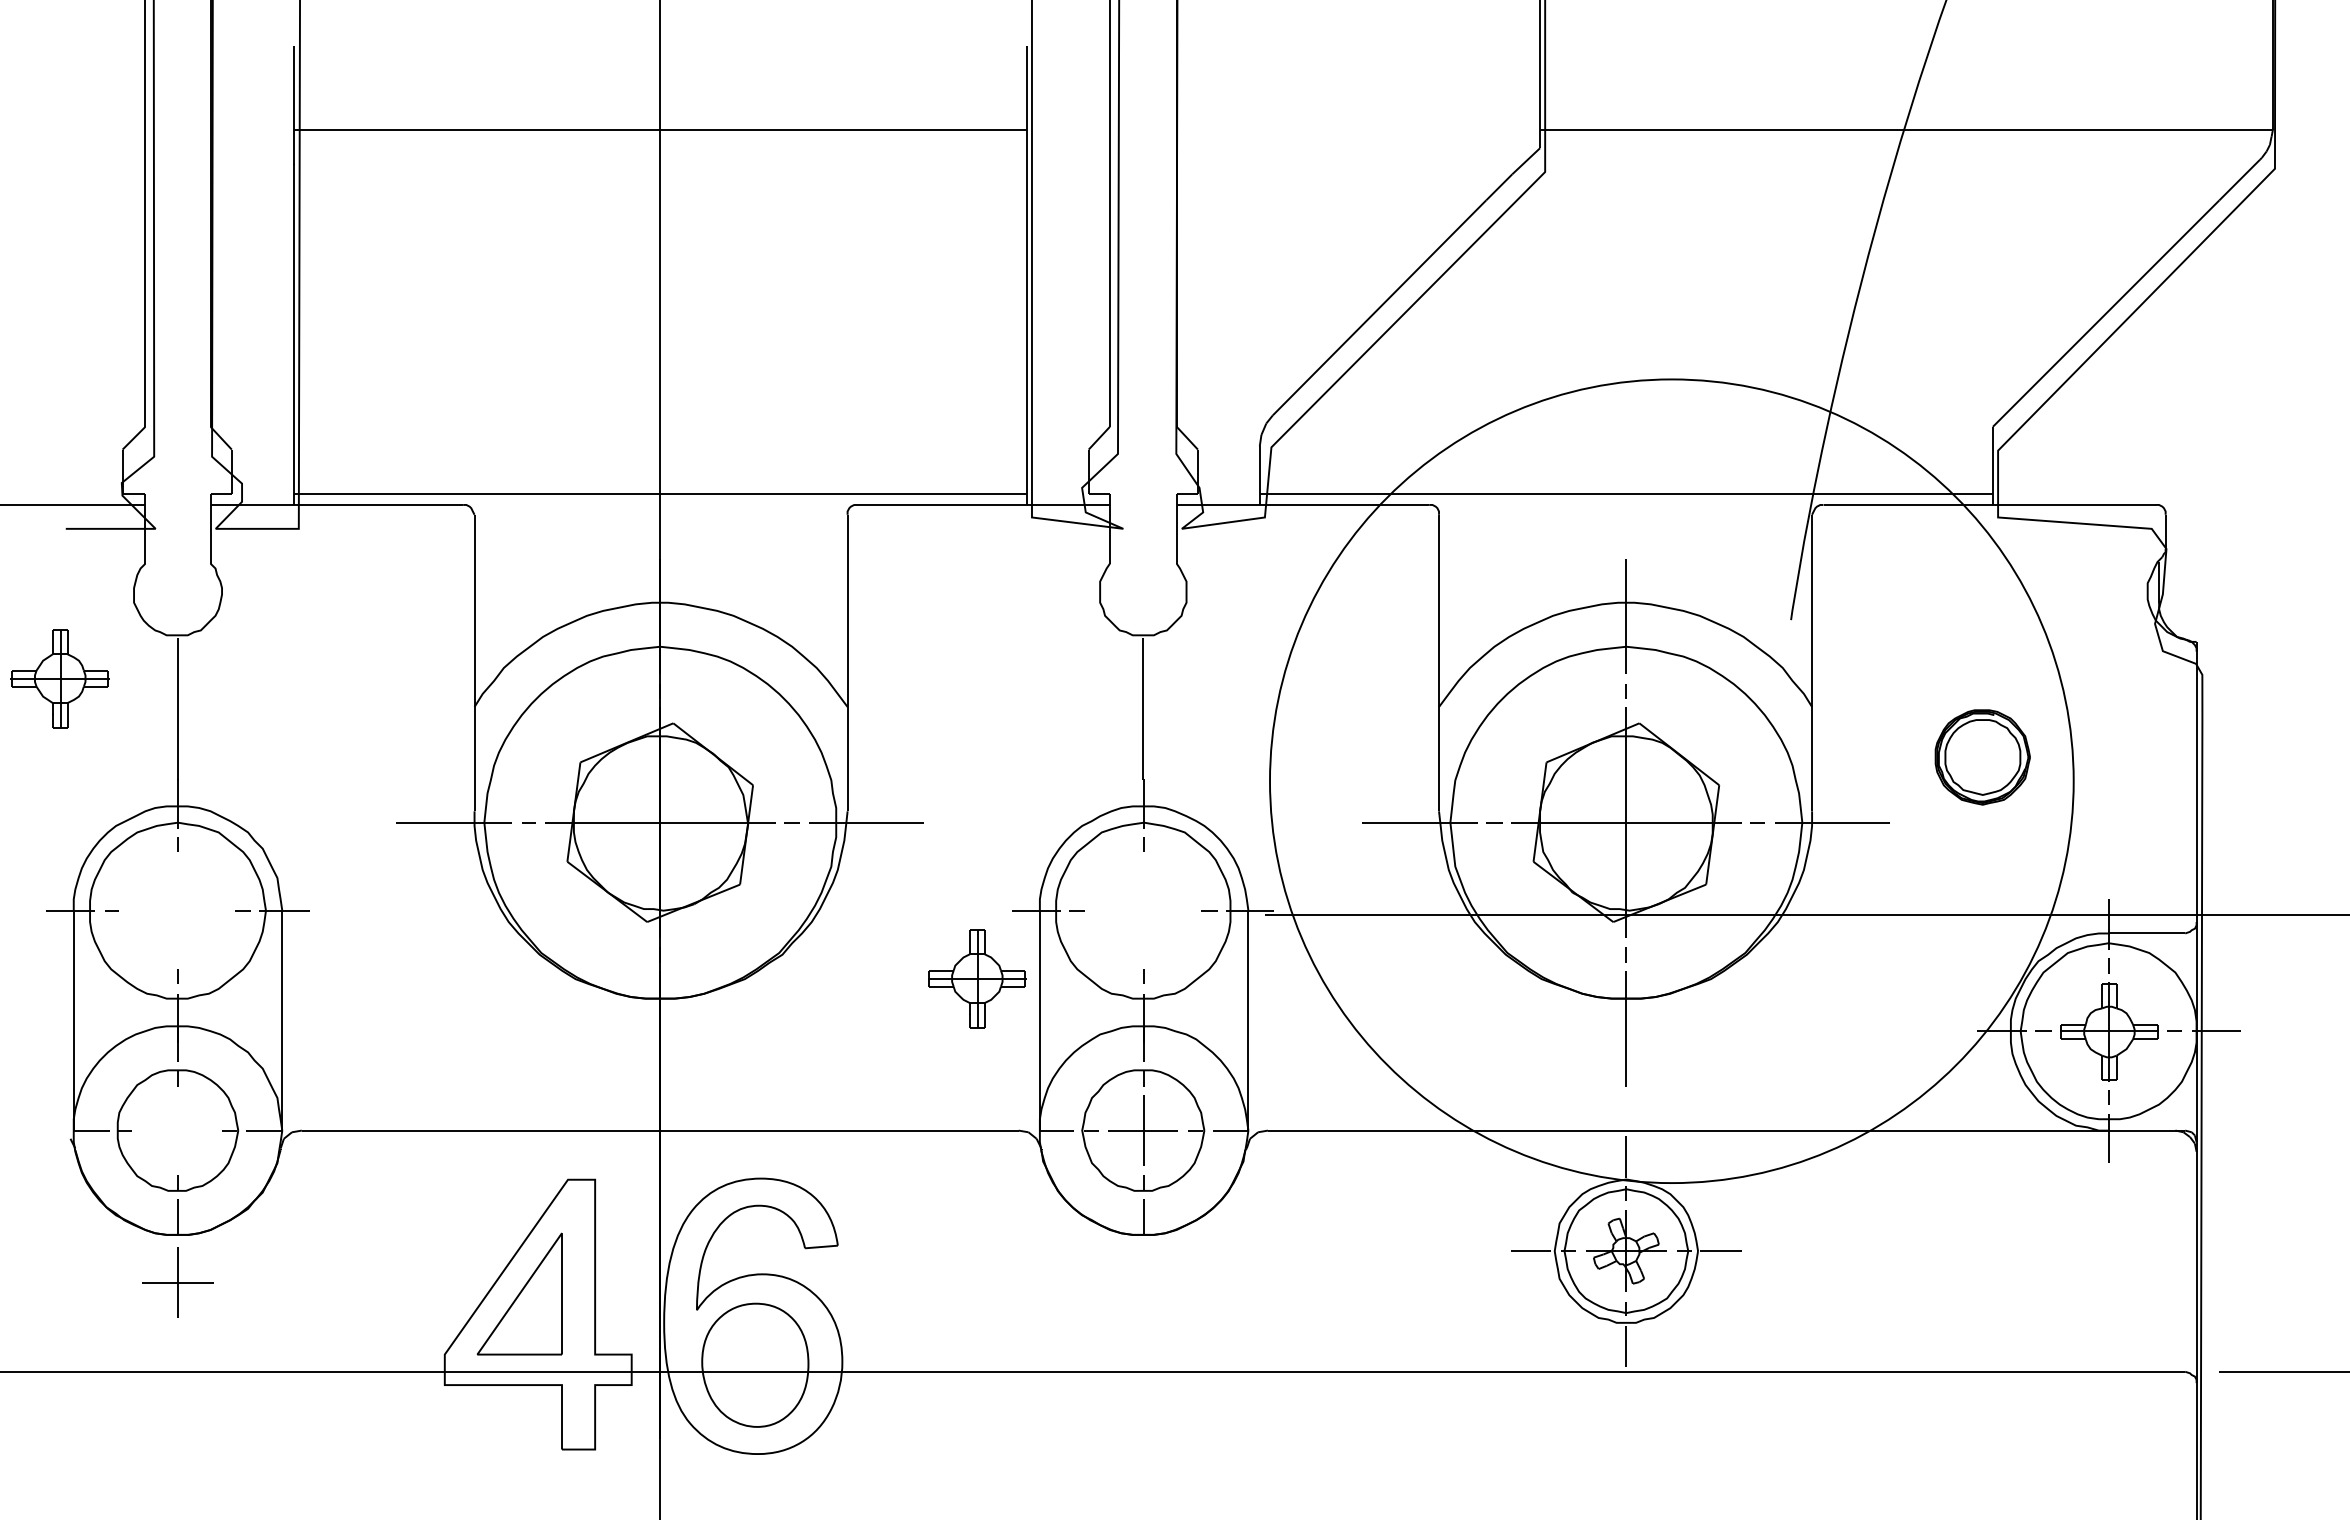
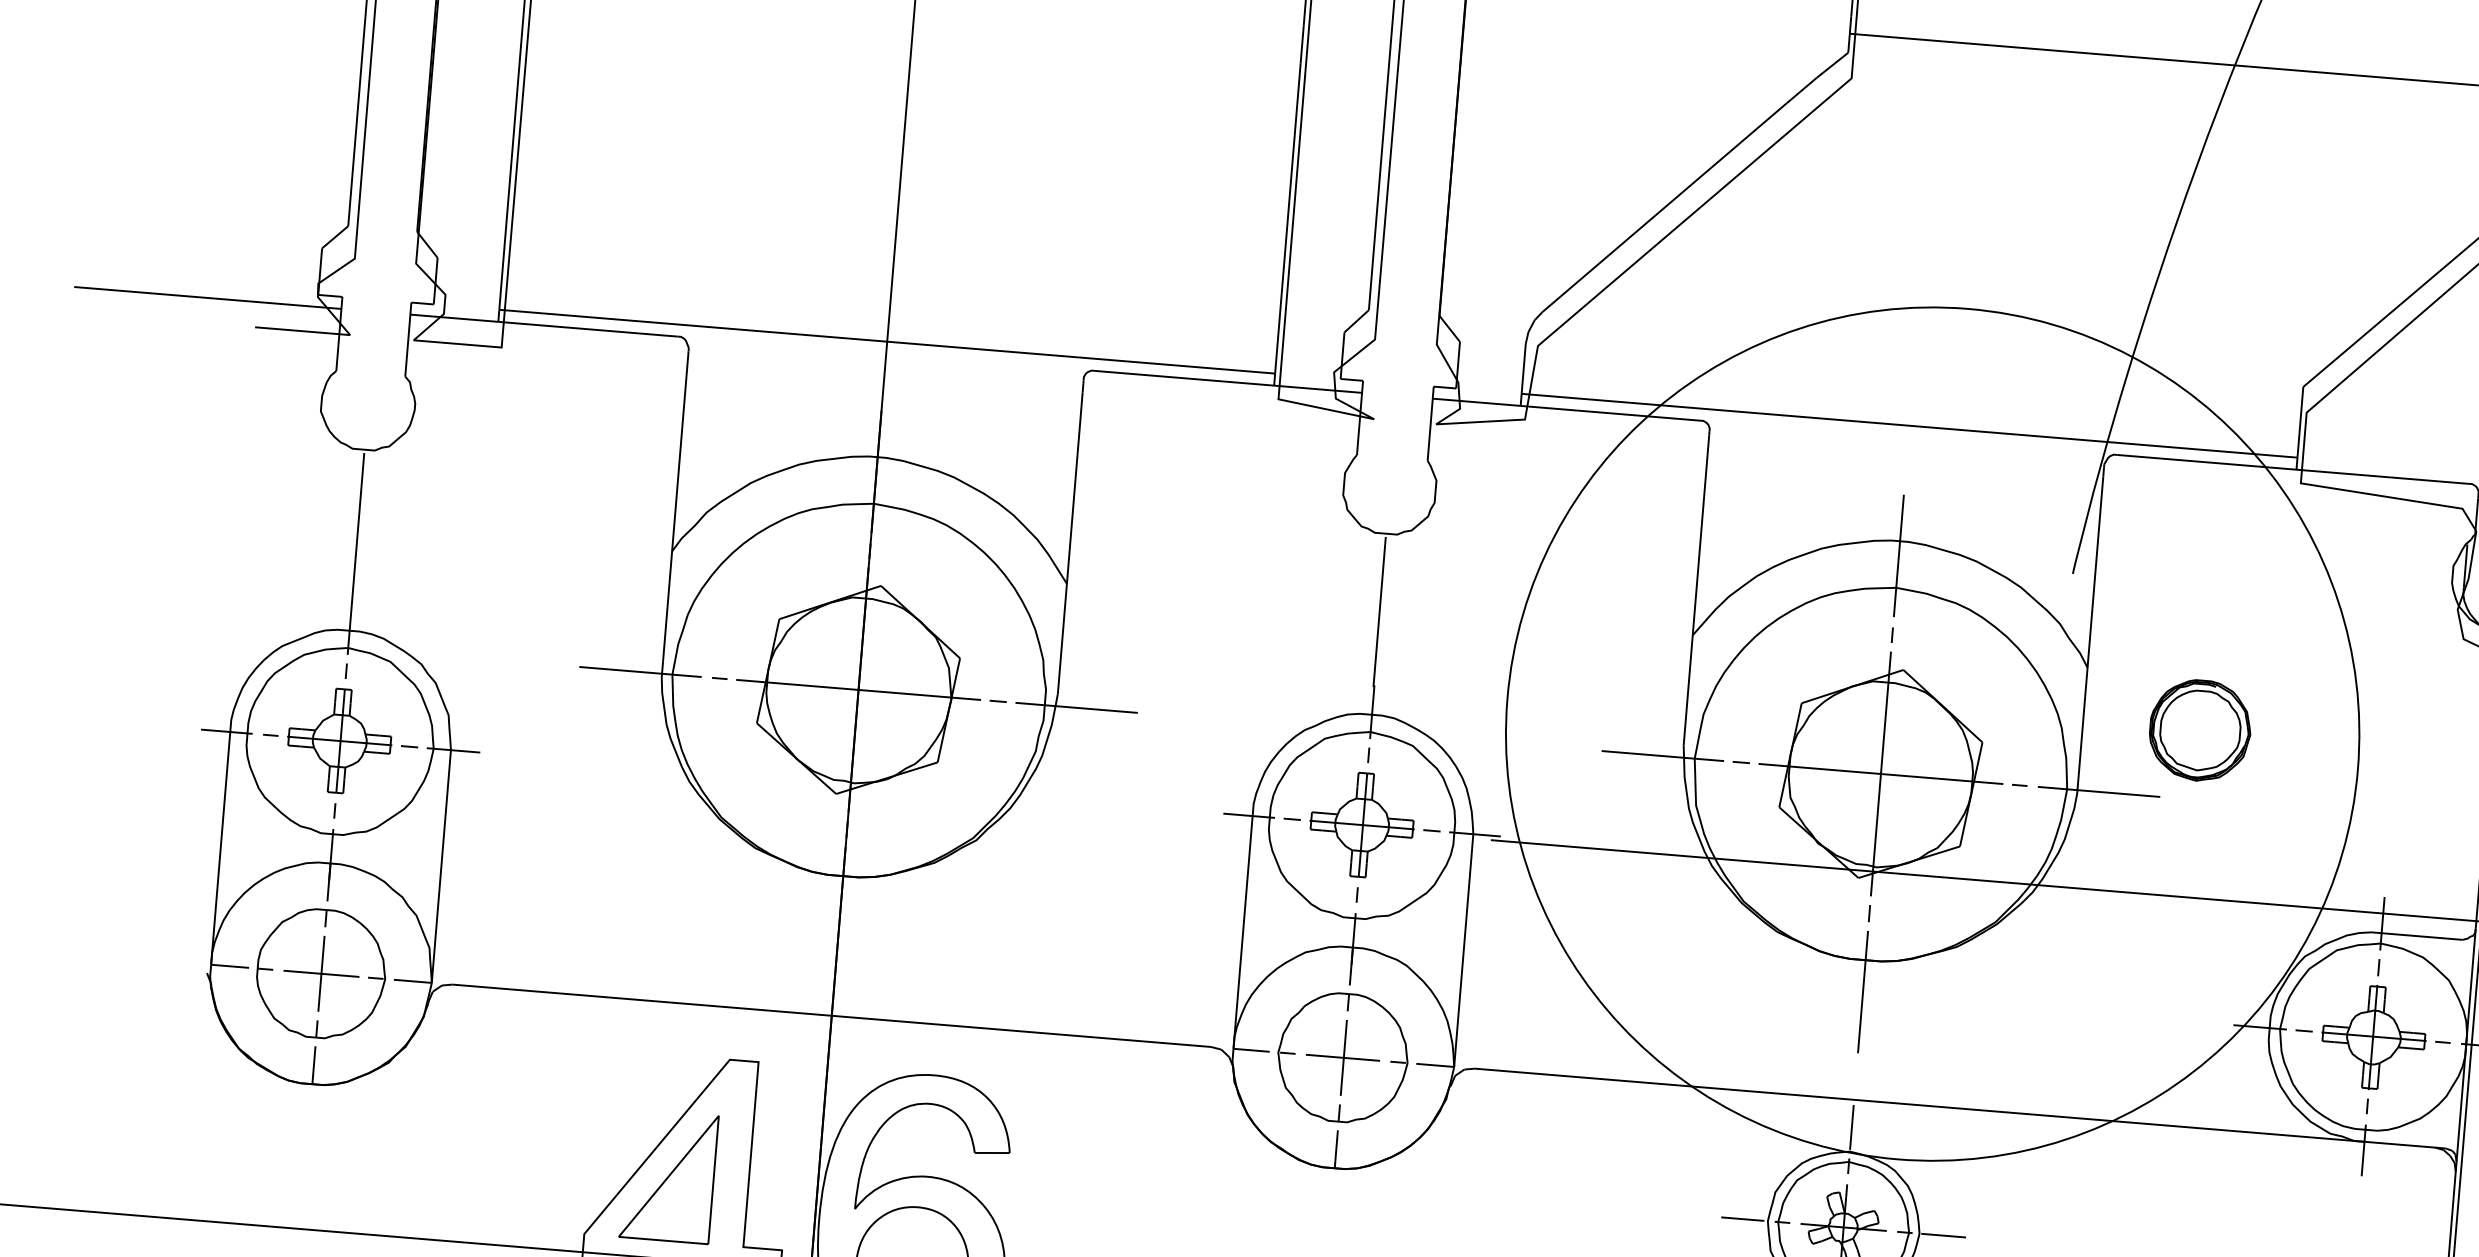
part: (59, 678) -> (339, 740), moved
part: (1982, 757) -> (2199, 730), moved
part: (977, 978) -> (1362, 824), moved
part: (177, 1282) -> (320, 973), moved

